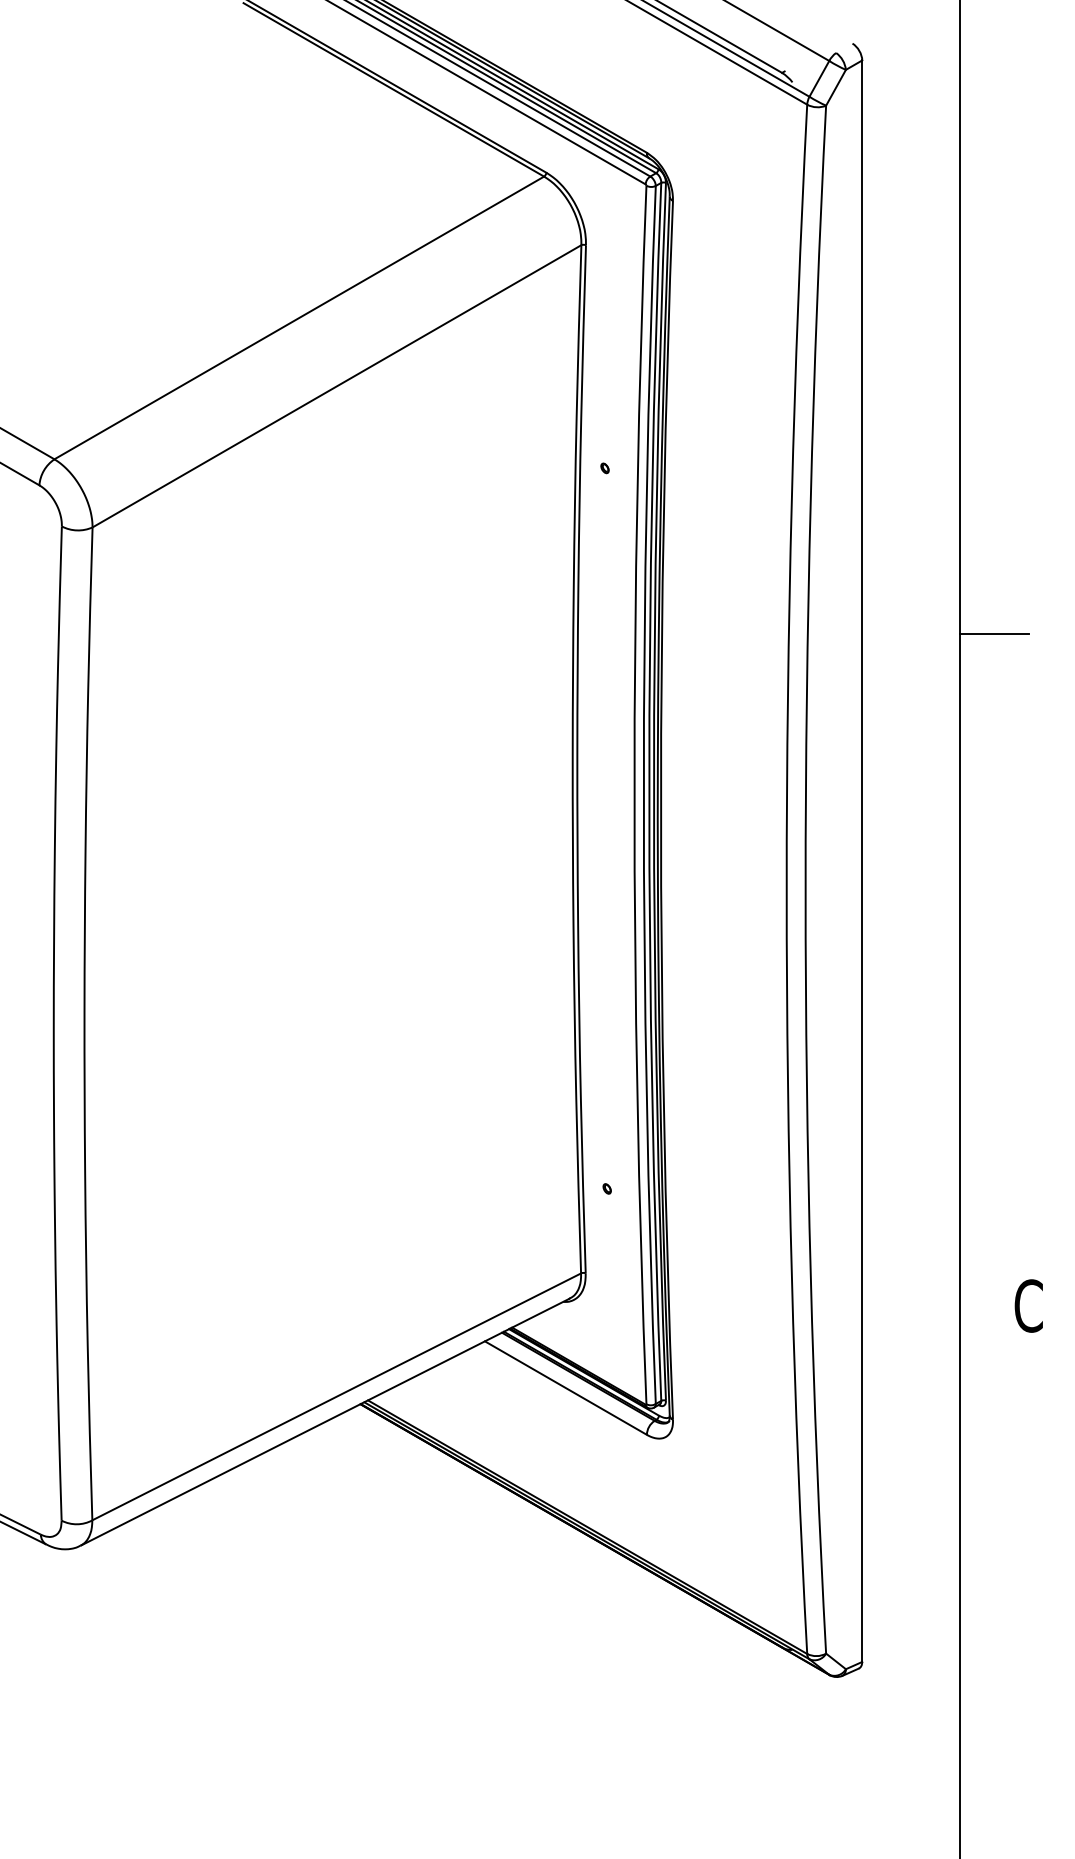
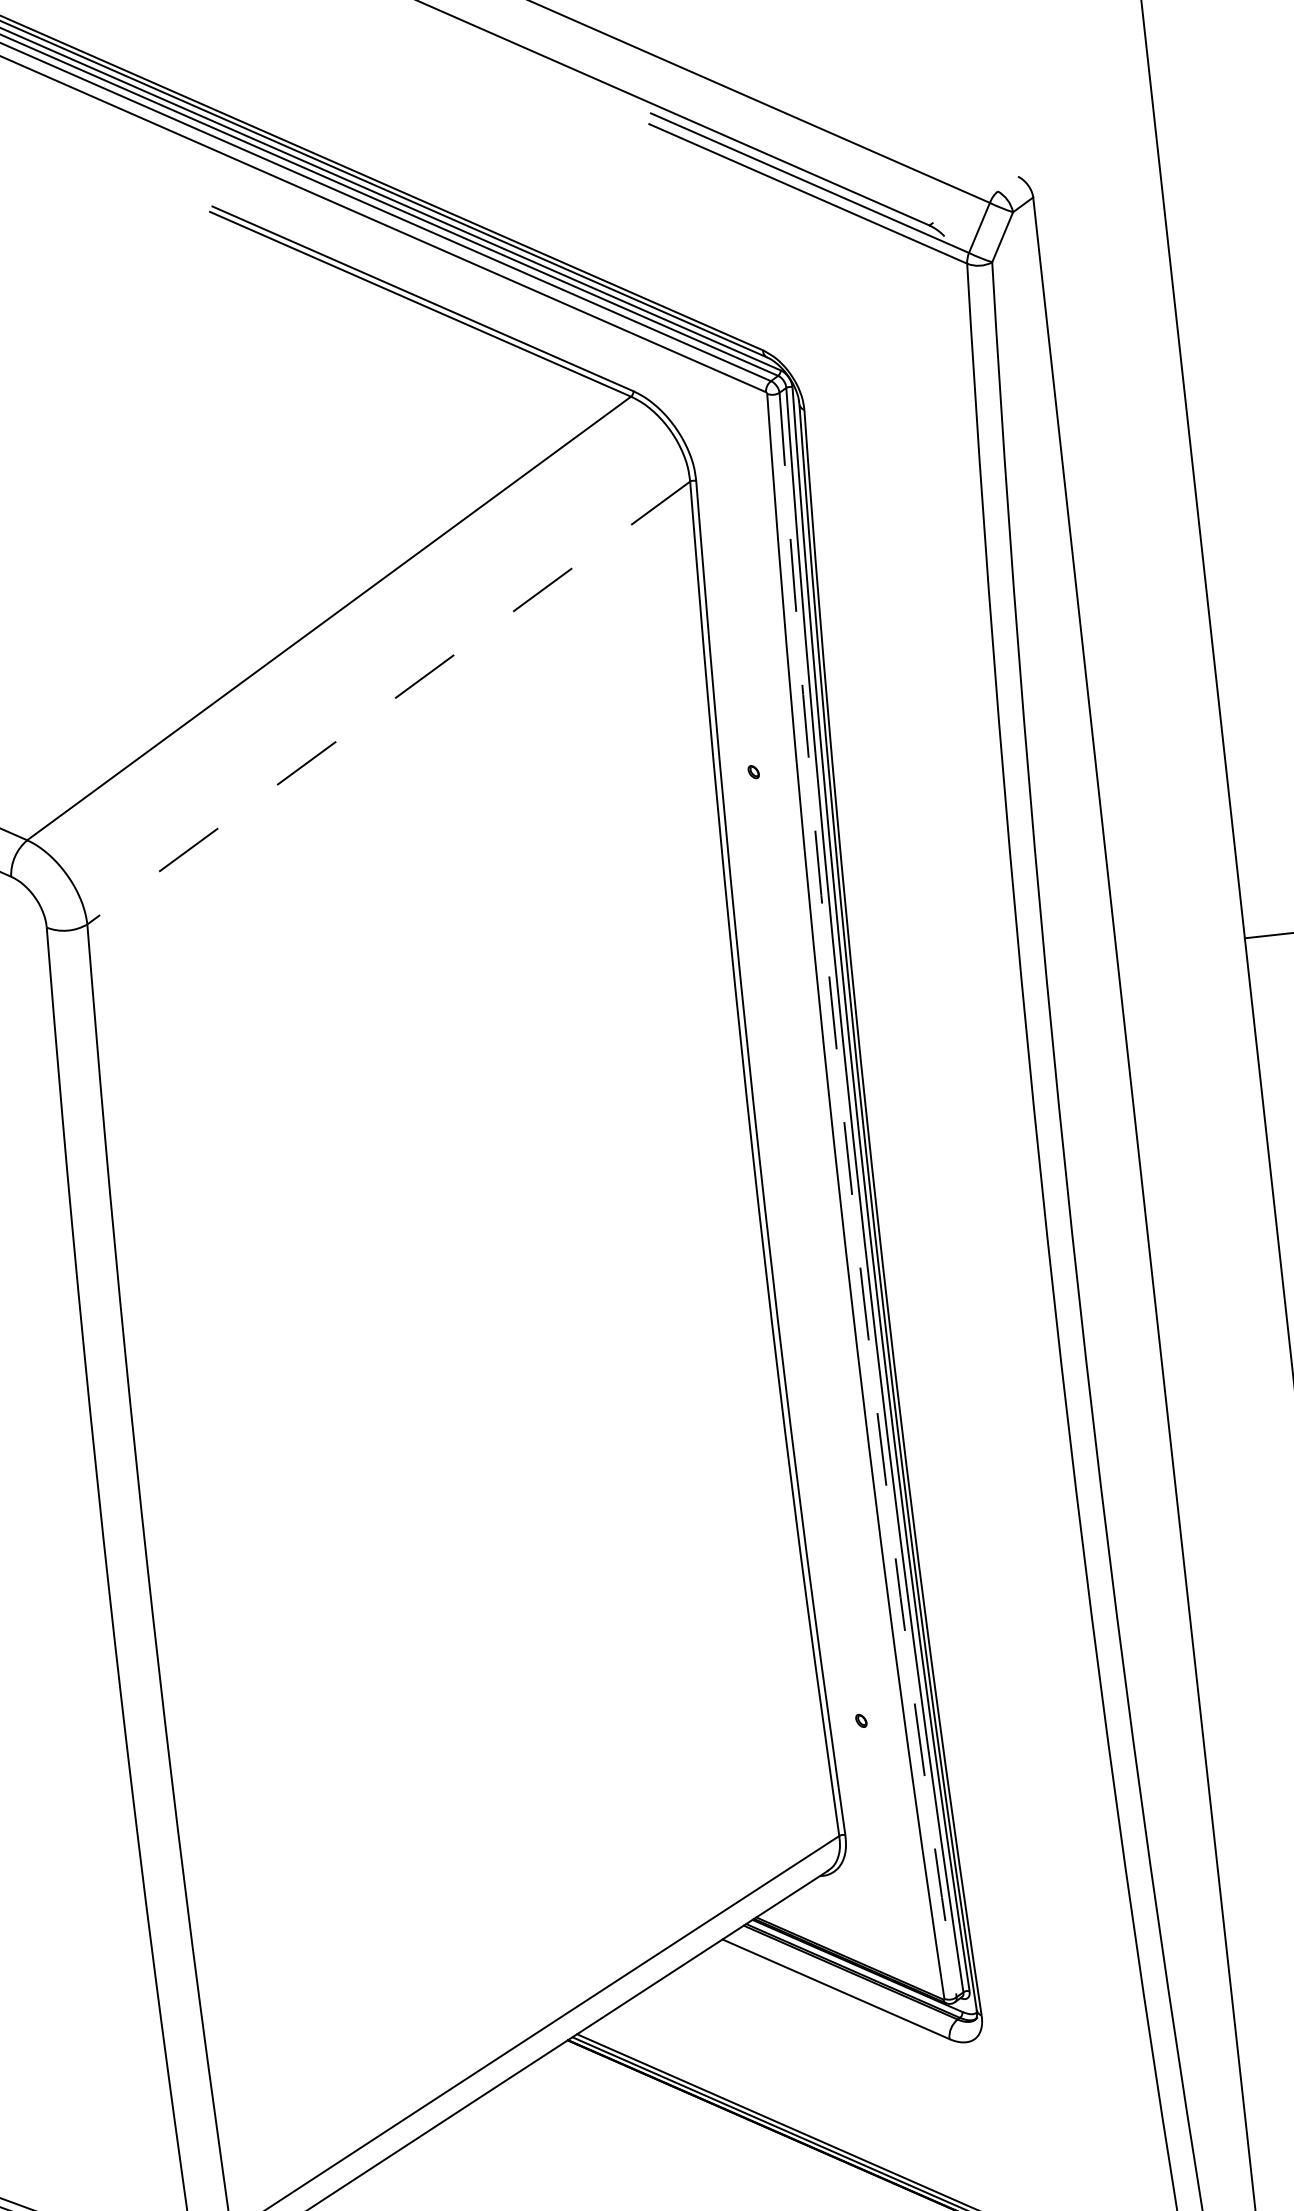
line: (338, 385) -> (390, 701), solid -> dashed
arc: (643, 795) -> (852, 1197), solid -> dashed

